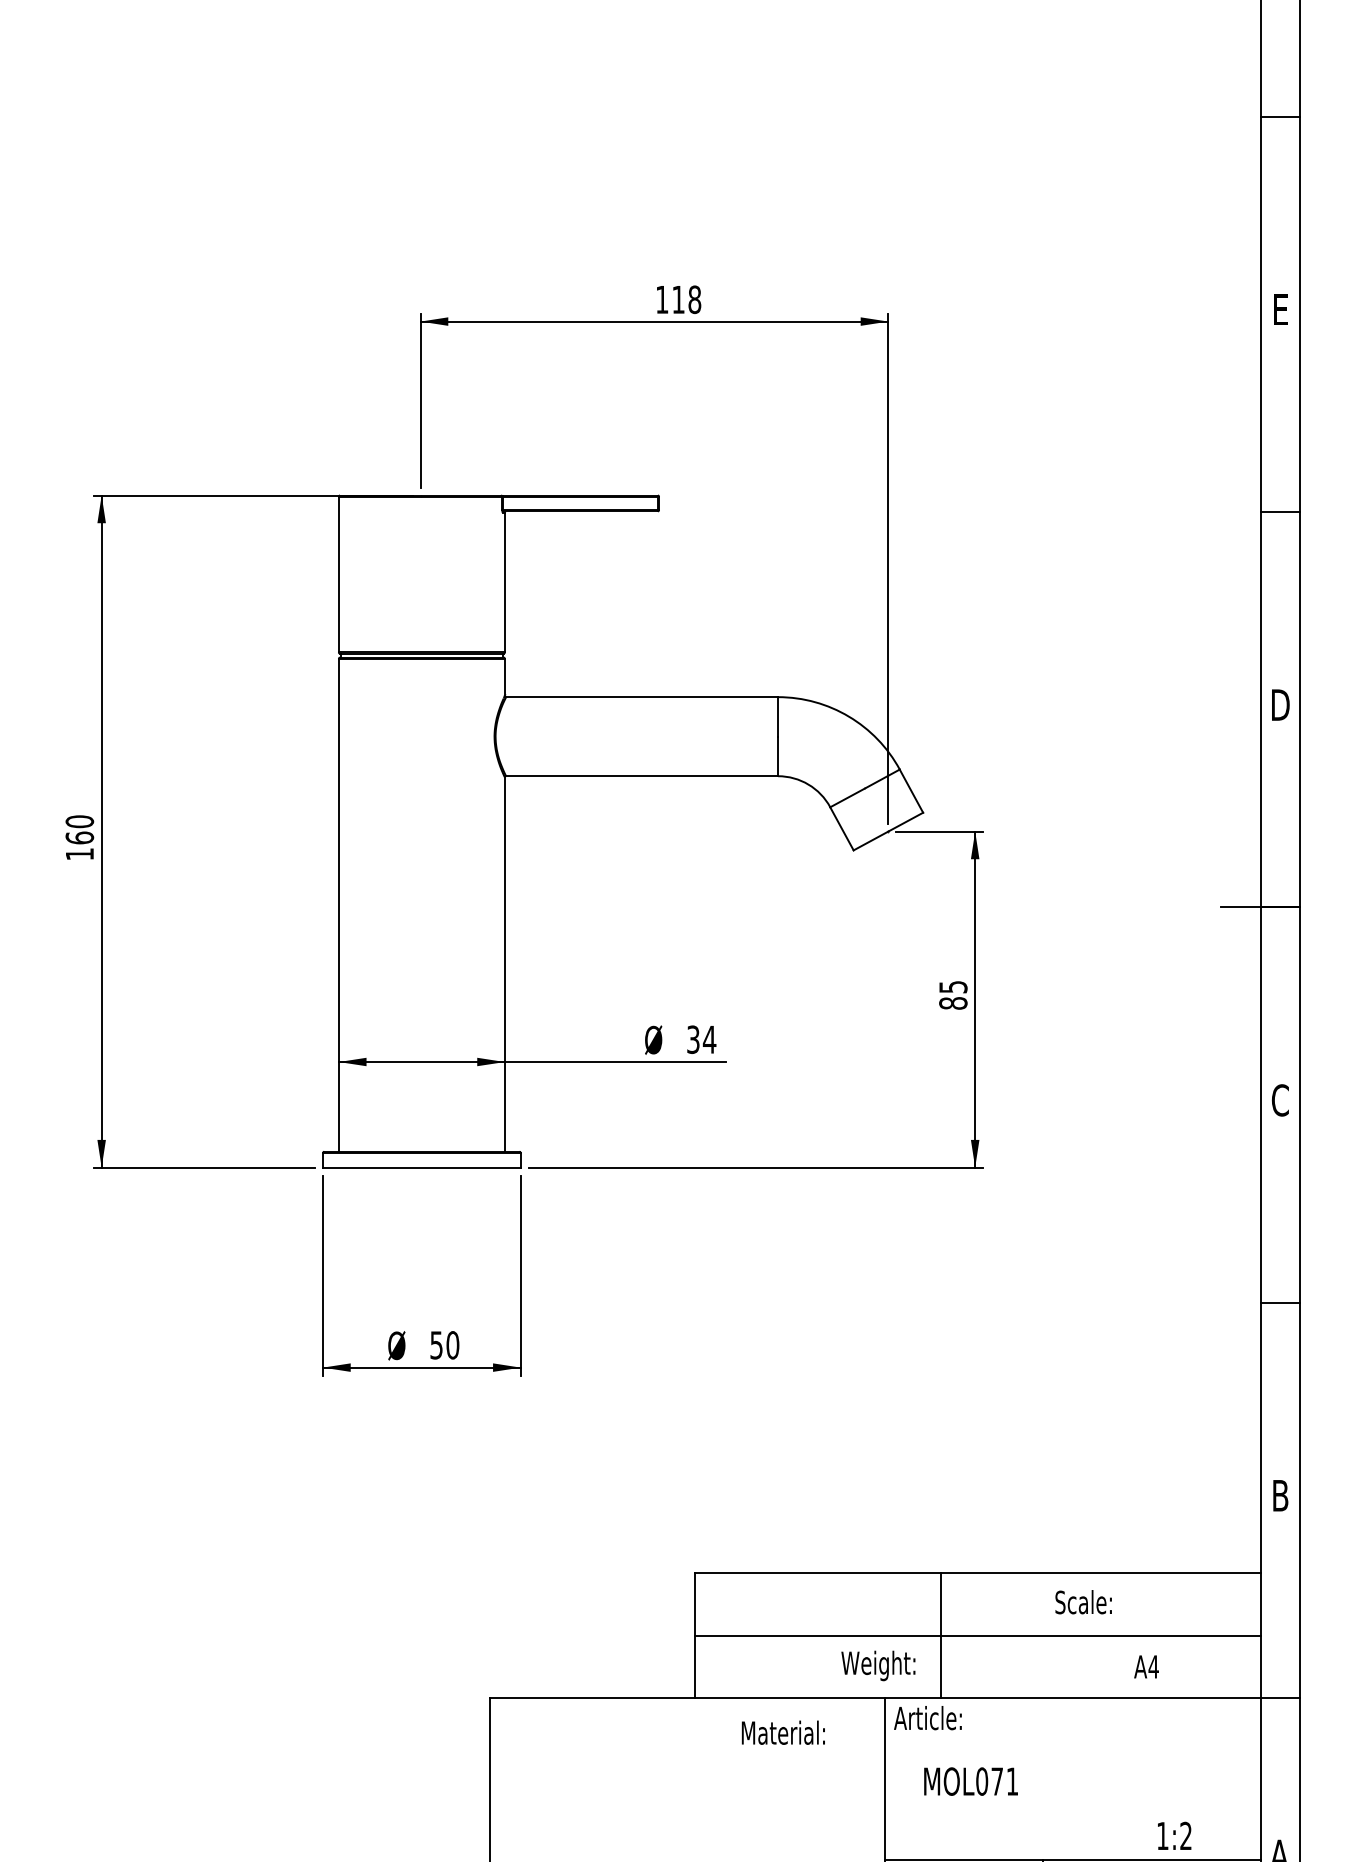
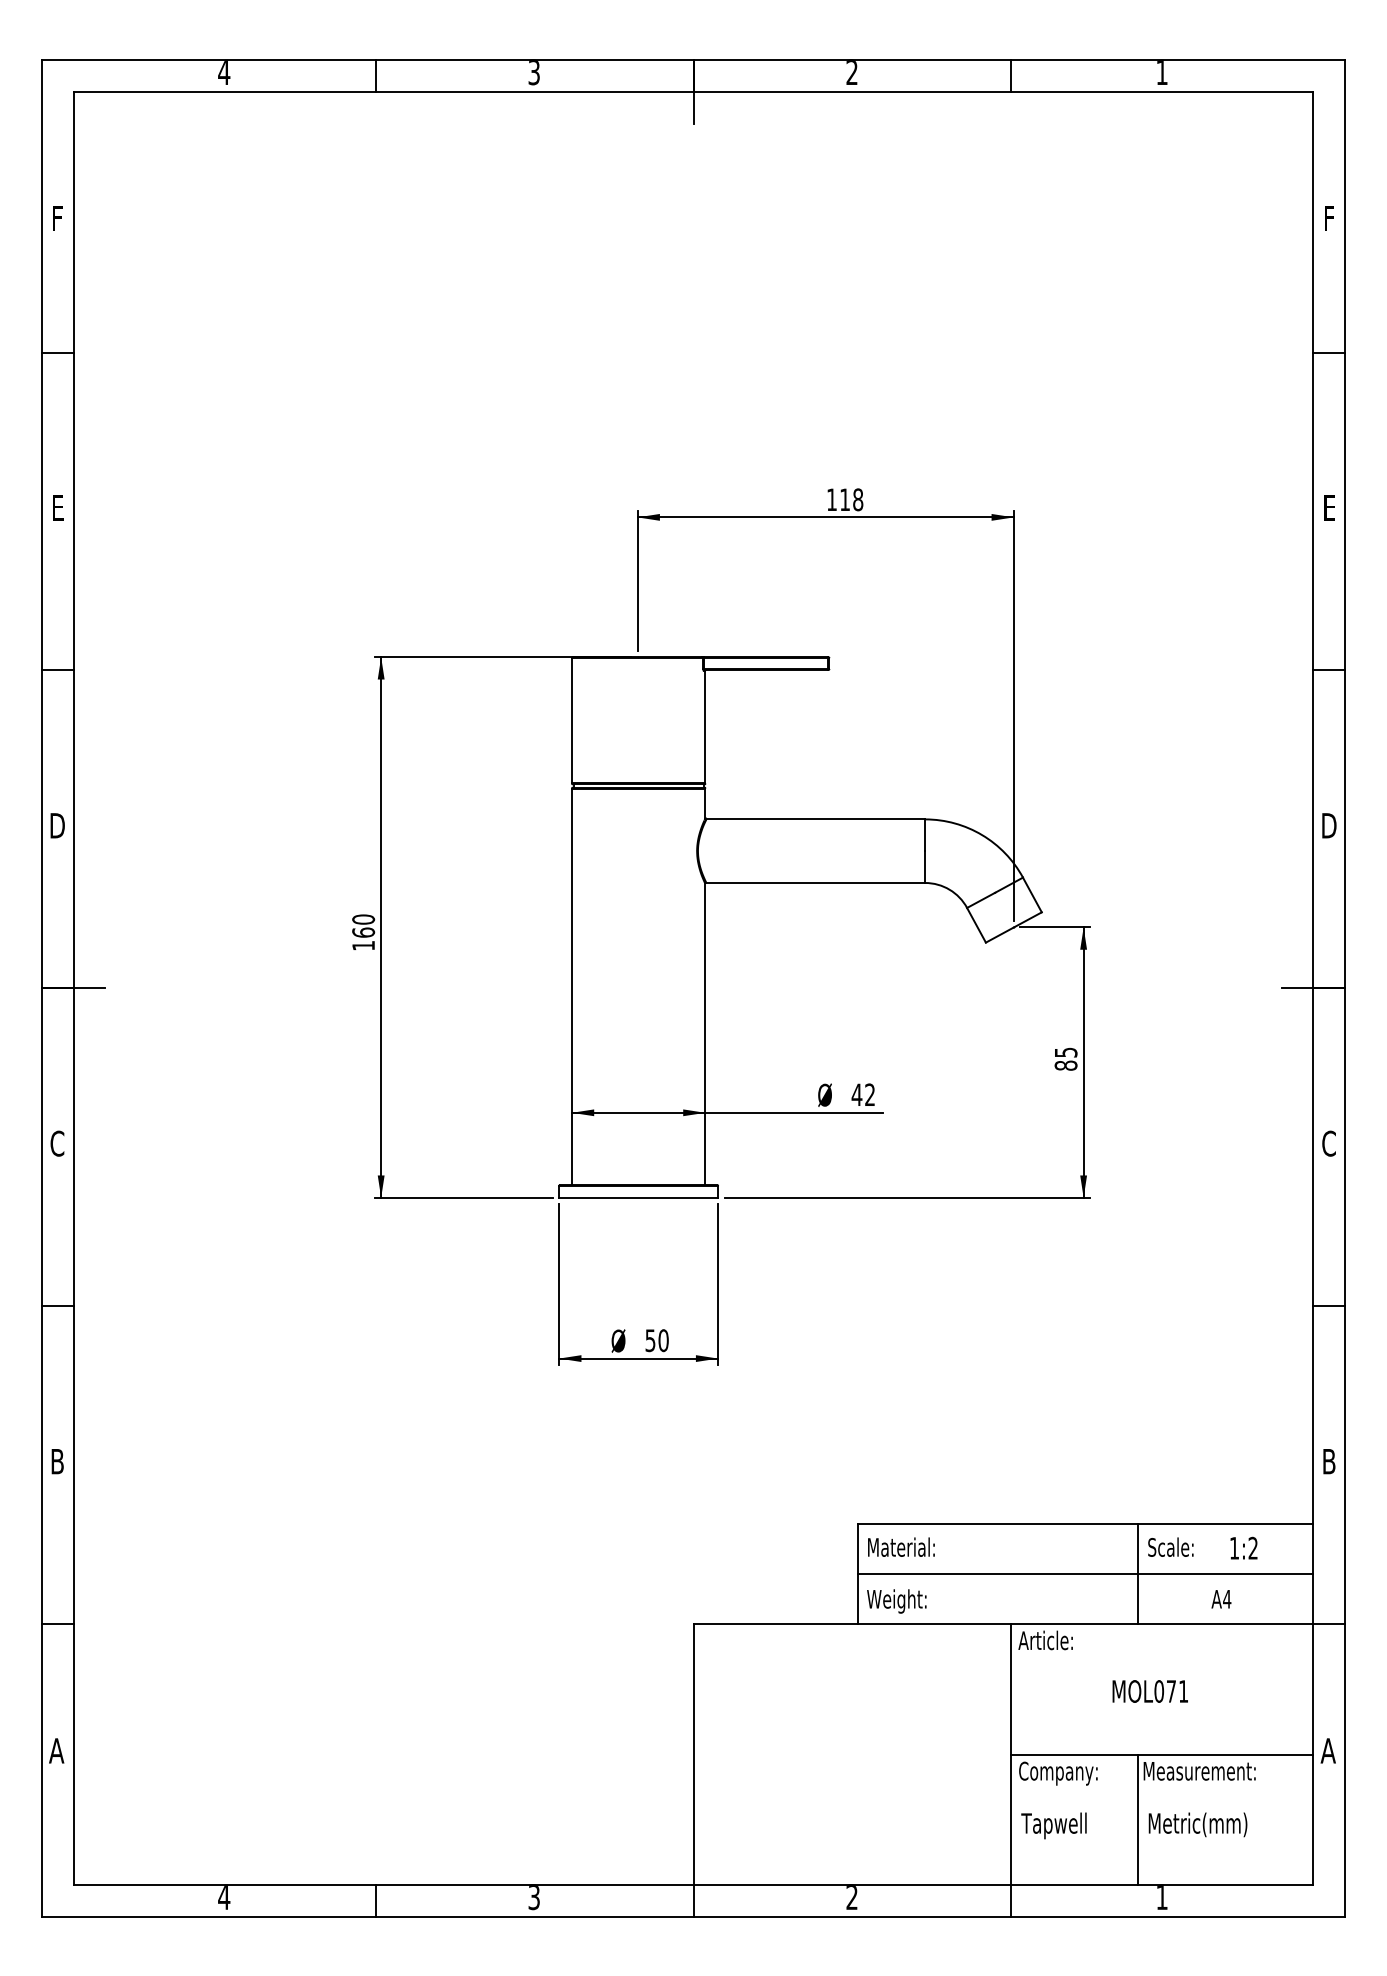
text: (701, 1039) -> (863, 1094), 34 -> 42
line: (941, 1634) -> (1138, 1573), moved
text: (878, 1665) -> (896, 1601), moved
text: (783, 1731) -> (901, 1546), moved
text: (970, 1781) -> (1149, 1691), moved
text: (1173, 1835) -> (1243, 1547), moved

